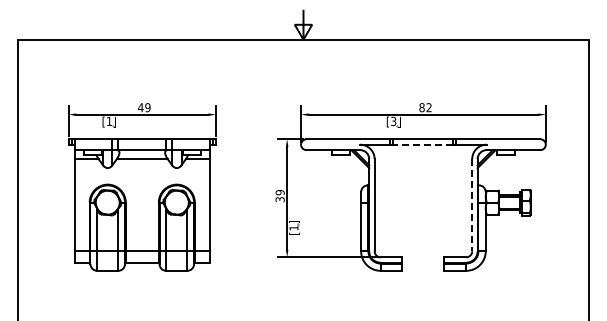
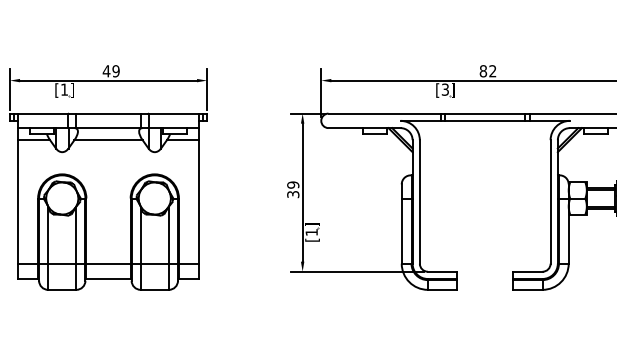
line: (422, 144) -> (483, 120), dashed -> solid
line: (472, 205) -> (550, 202), dashed -> solid

